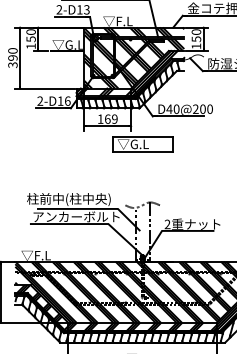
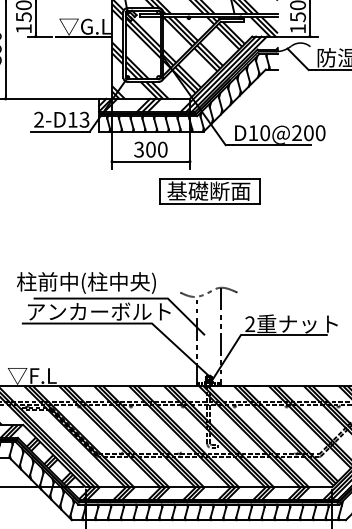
text: (67, 100) -> (84, 118), 2-D16 -> 2-D13
text: (169, 108) -> (253, 131), D40@200 -> D10@200
text: (107, 118) -> (150, 148), 169 -> 300
text: (142, 144) -> (208, 191), ▽G.L -> 基礎断面

